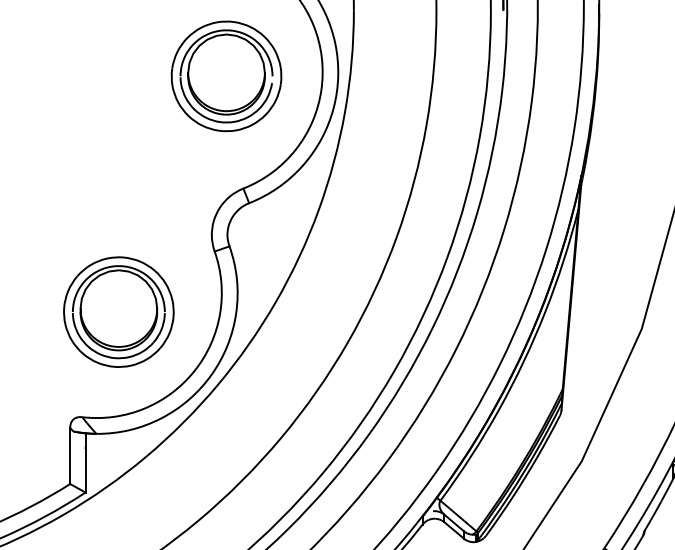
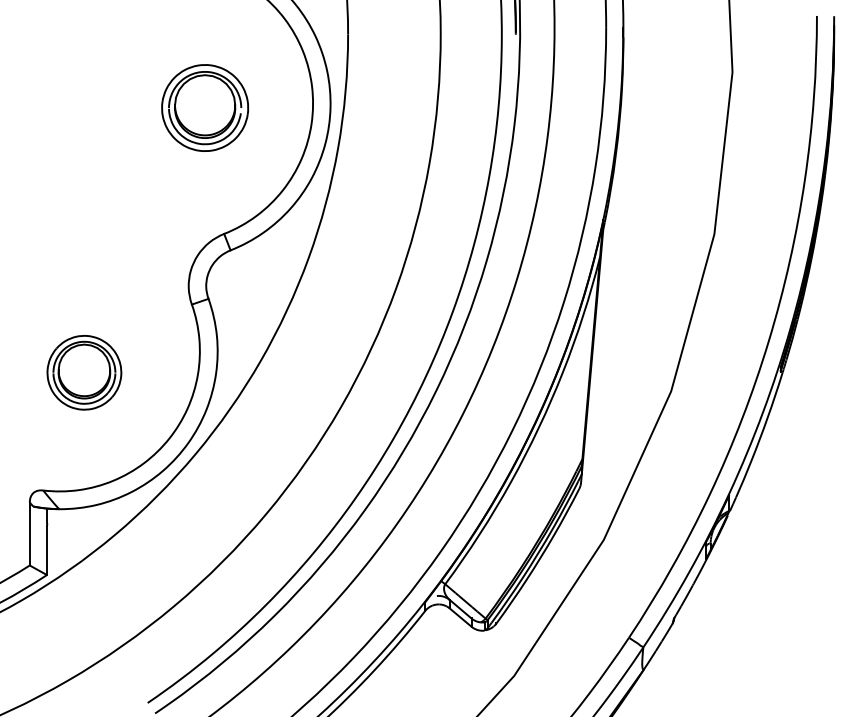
part: (225, 75) -> (204, 107), size x0.7
part: (118, 312) -> (84, 372), size x0.6

